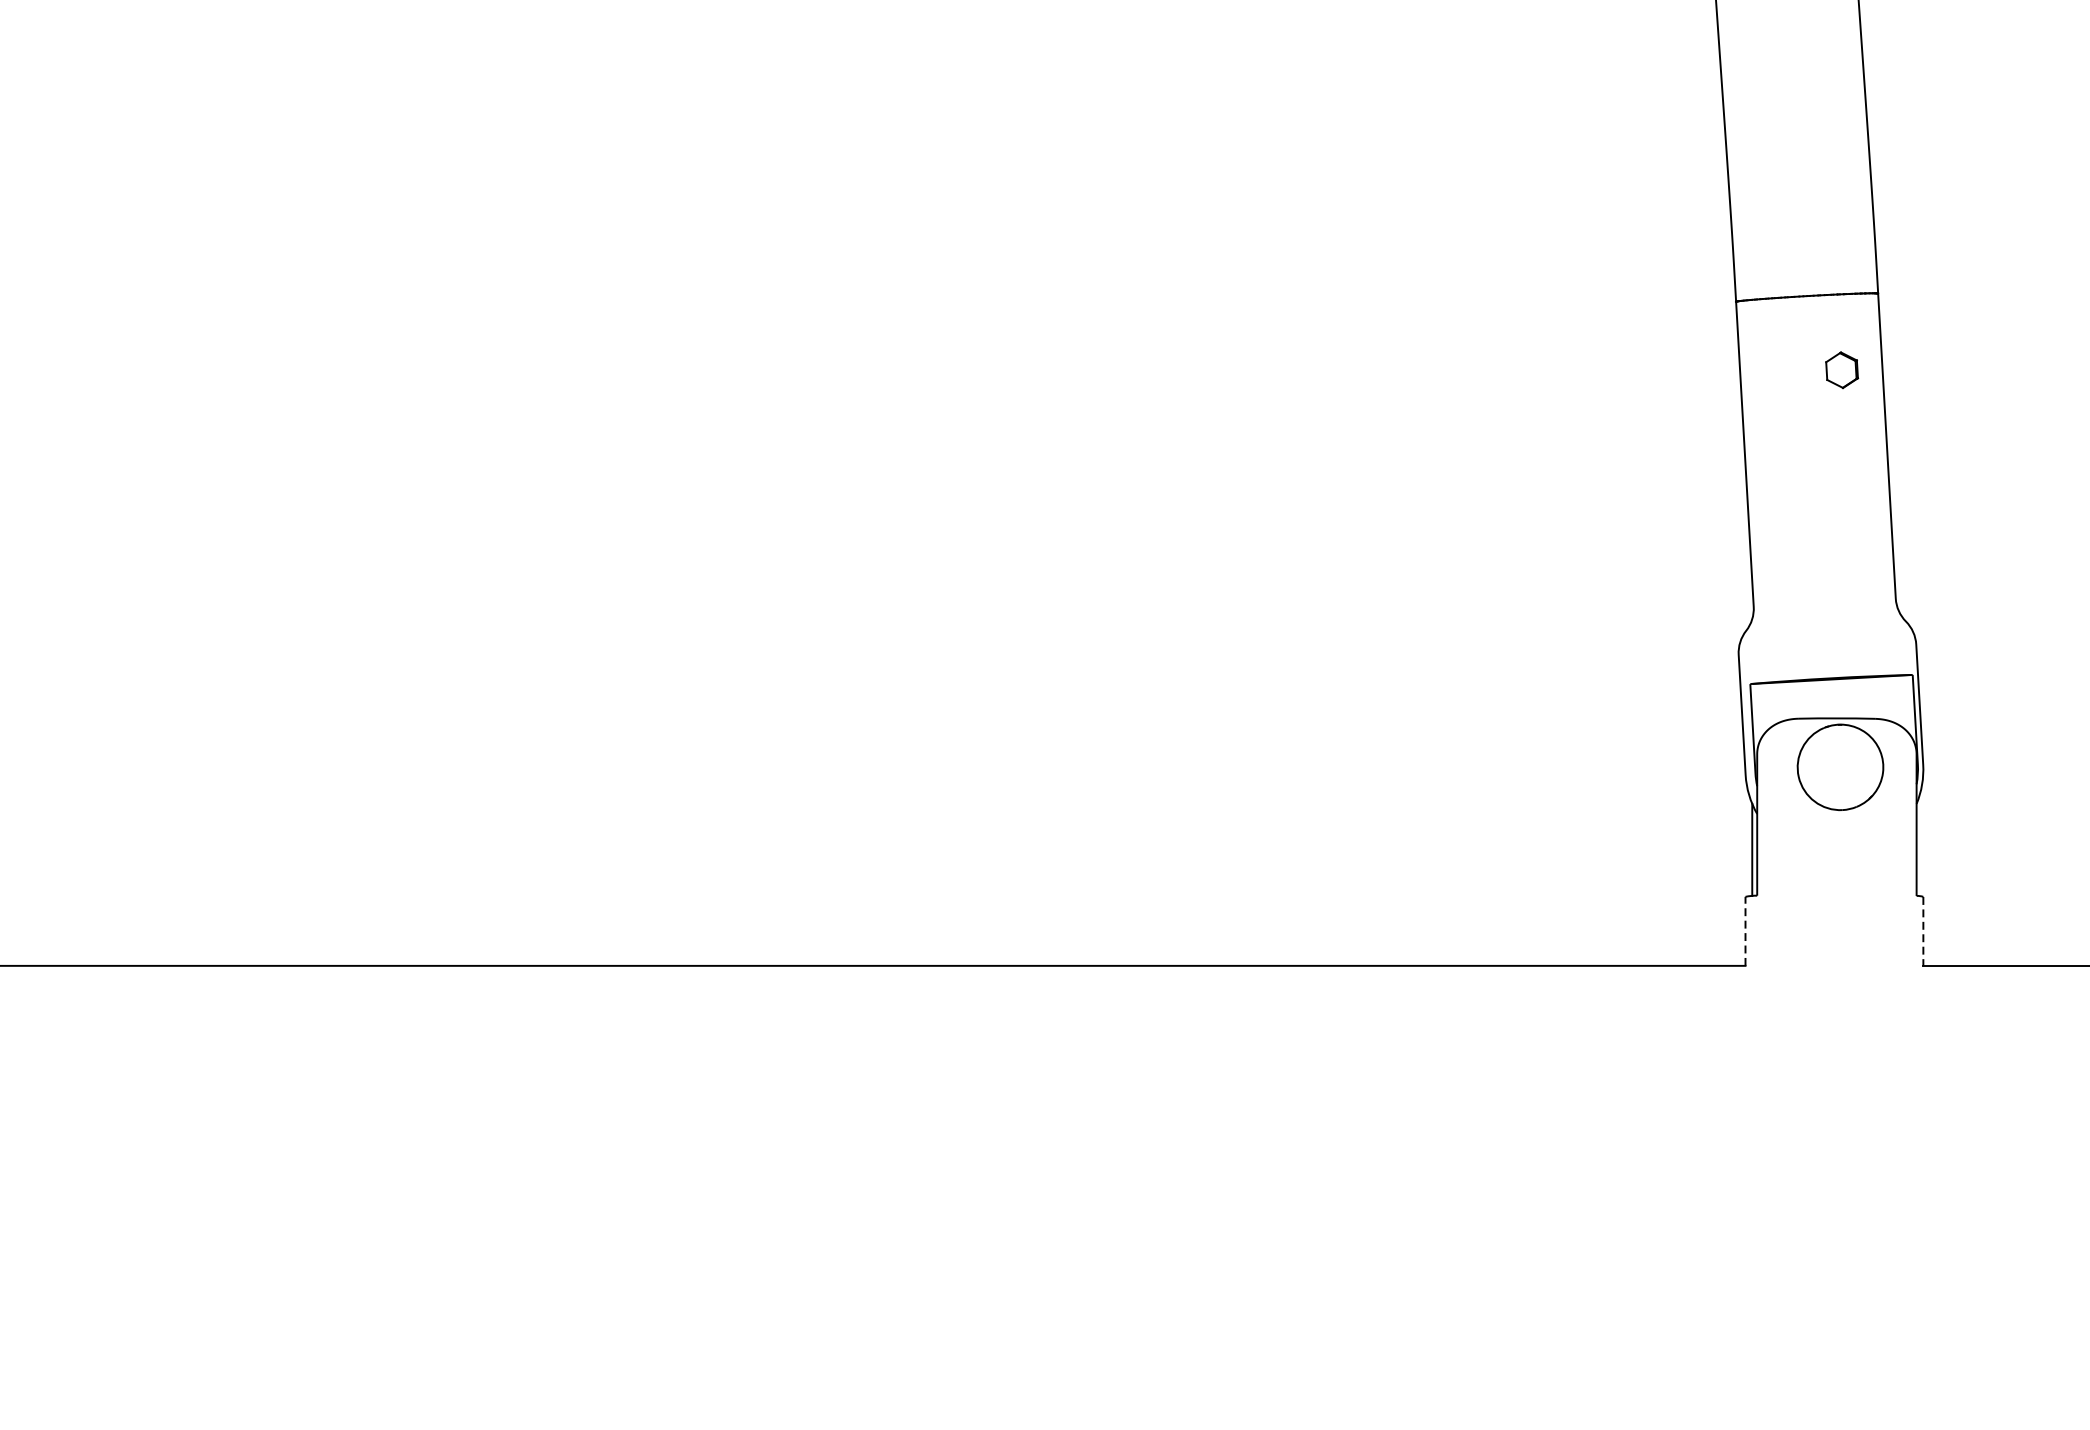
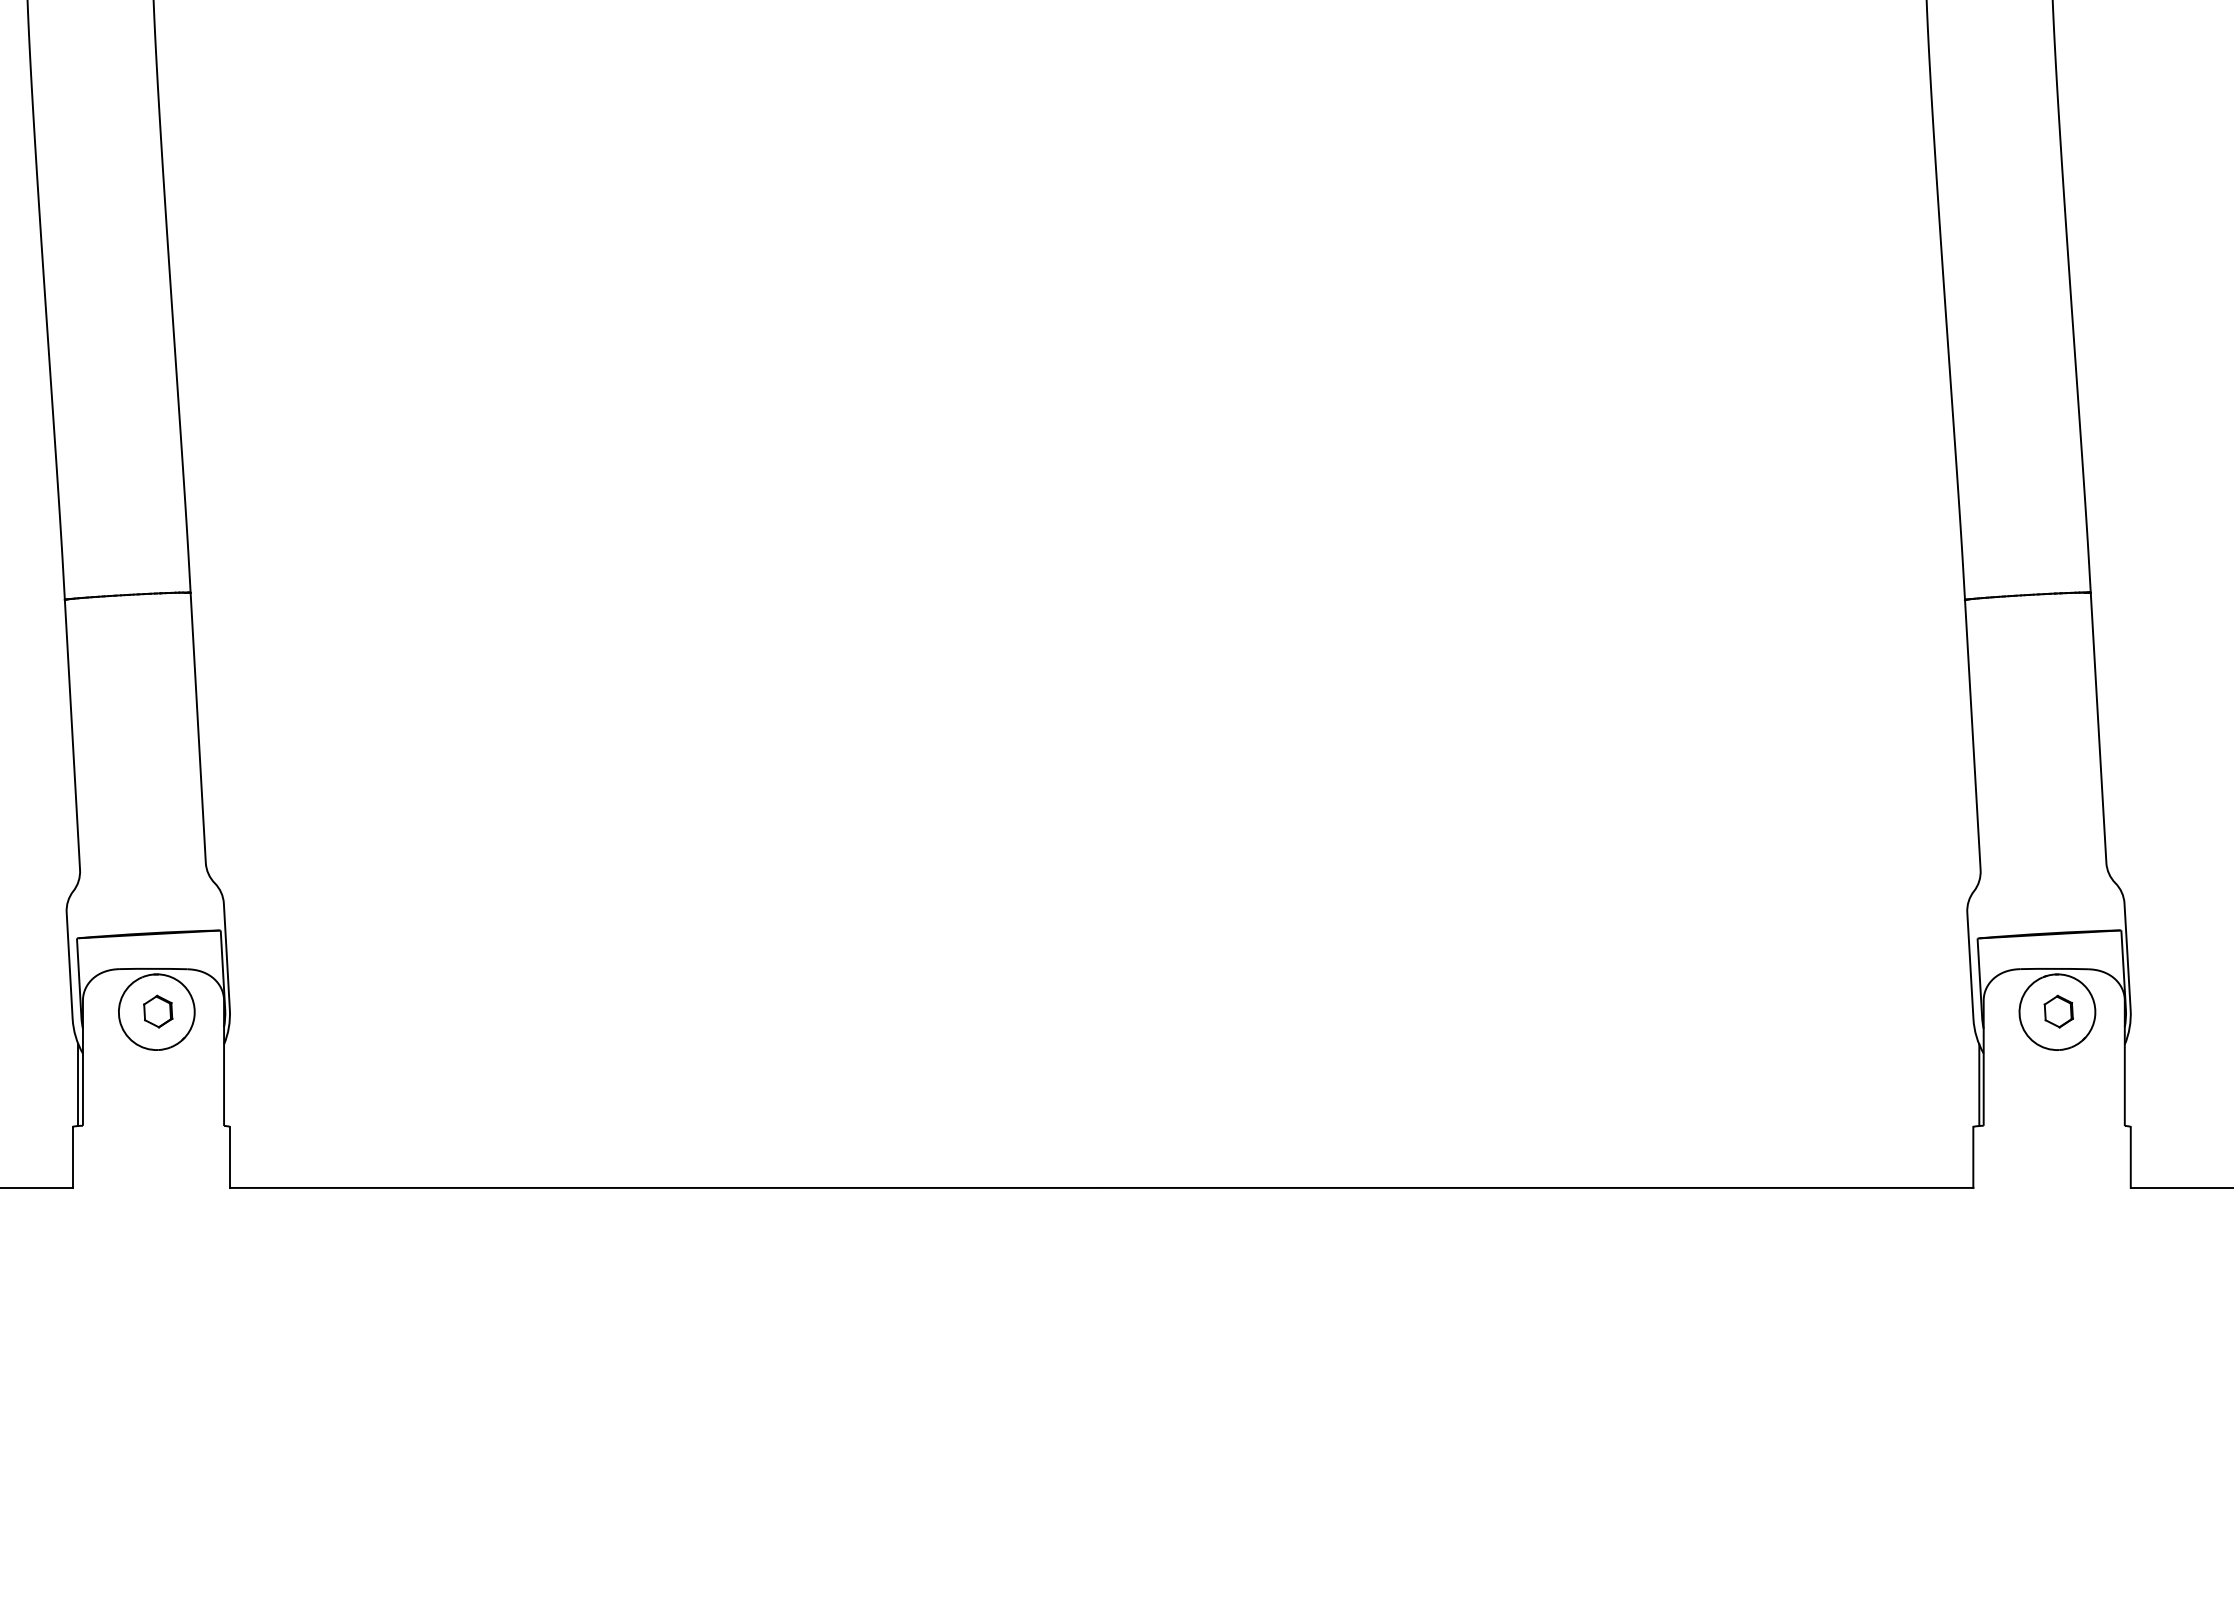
part: (1841, 370) -> (2058, 1011), moved
line: (1745, 931) -> (1973, 1157), dashed -> solid
line: (1923, 931) -> (2130, 1157), dashed -> solid

